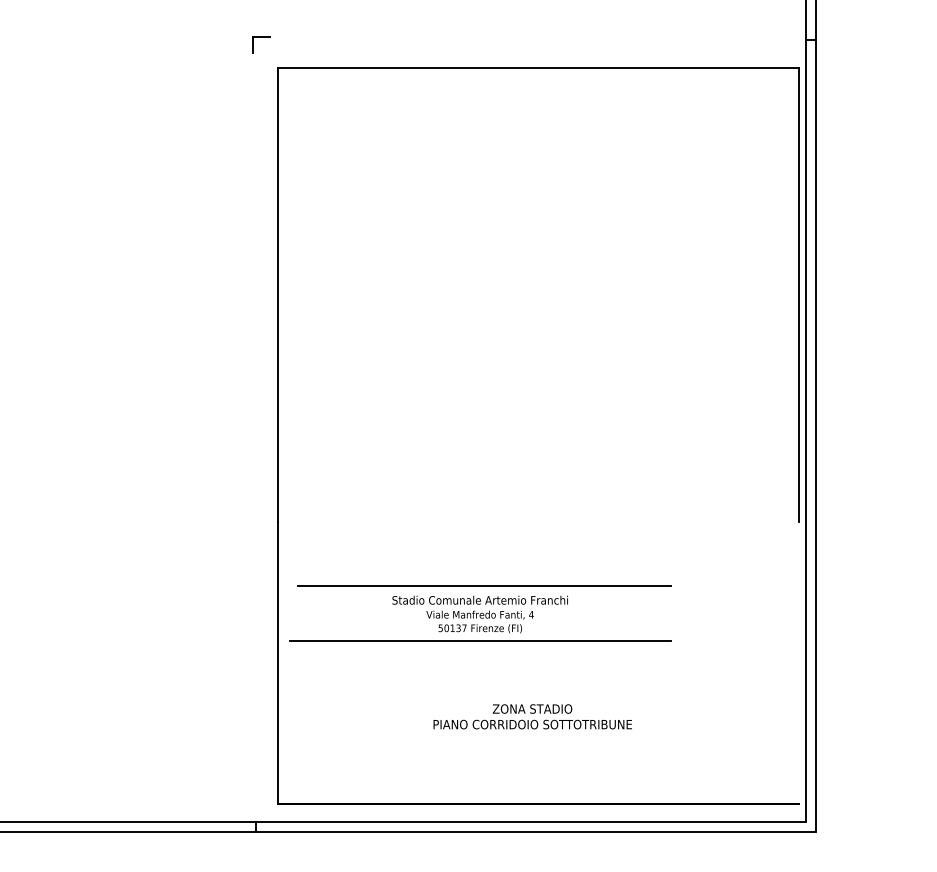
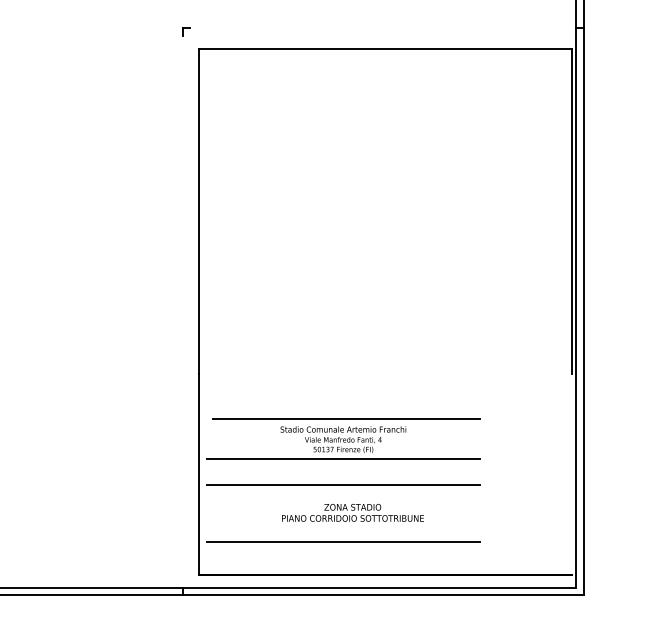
part: (260, 43) -> (186, 31), size x0.62
line: (480, 677) -> (343, 484), added
text: (532, 716) -> (352, 512), moved
line: (480, 758) -> (343, 542), added

